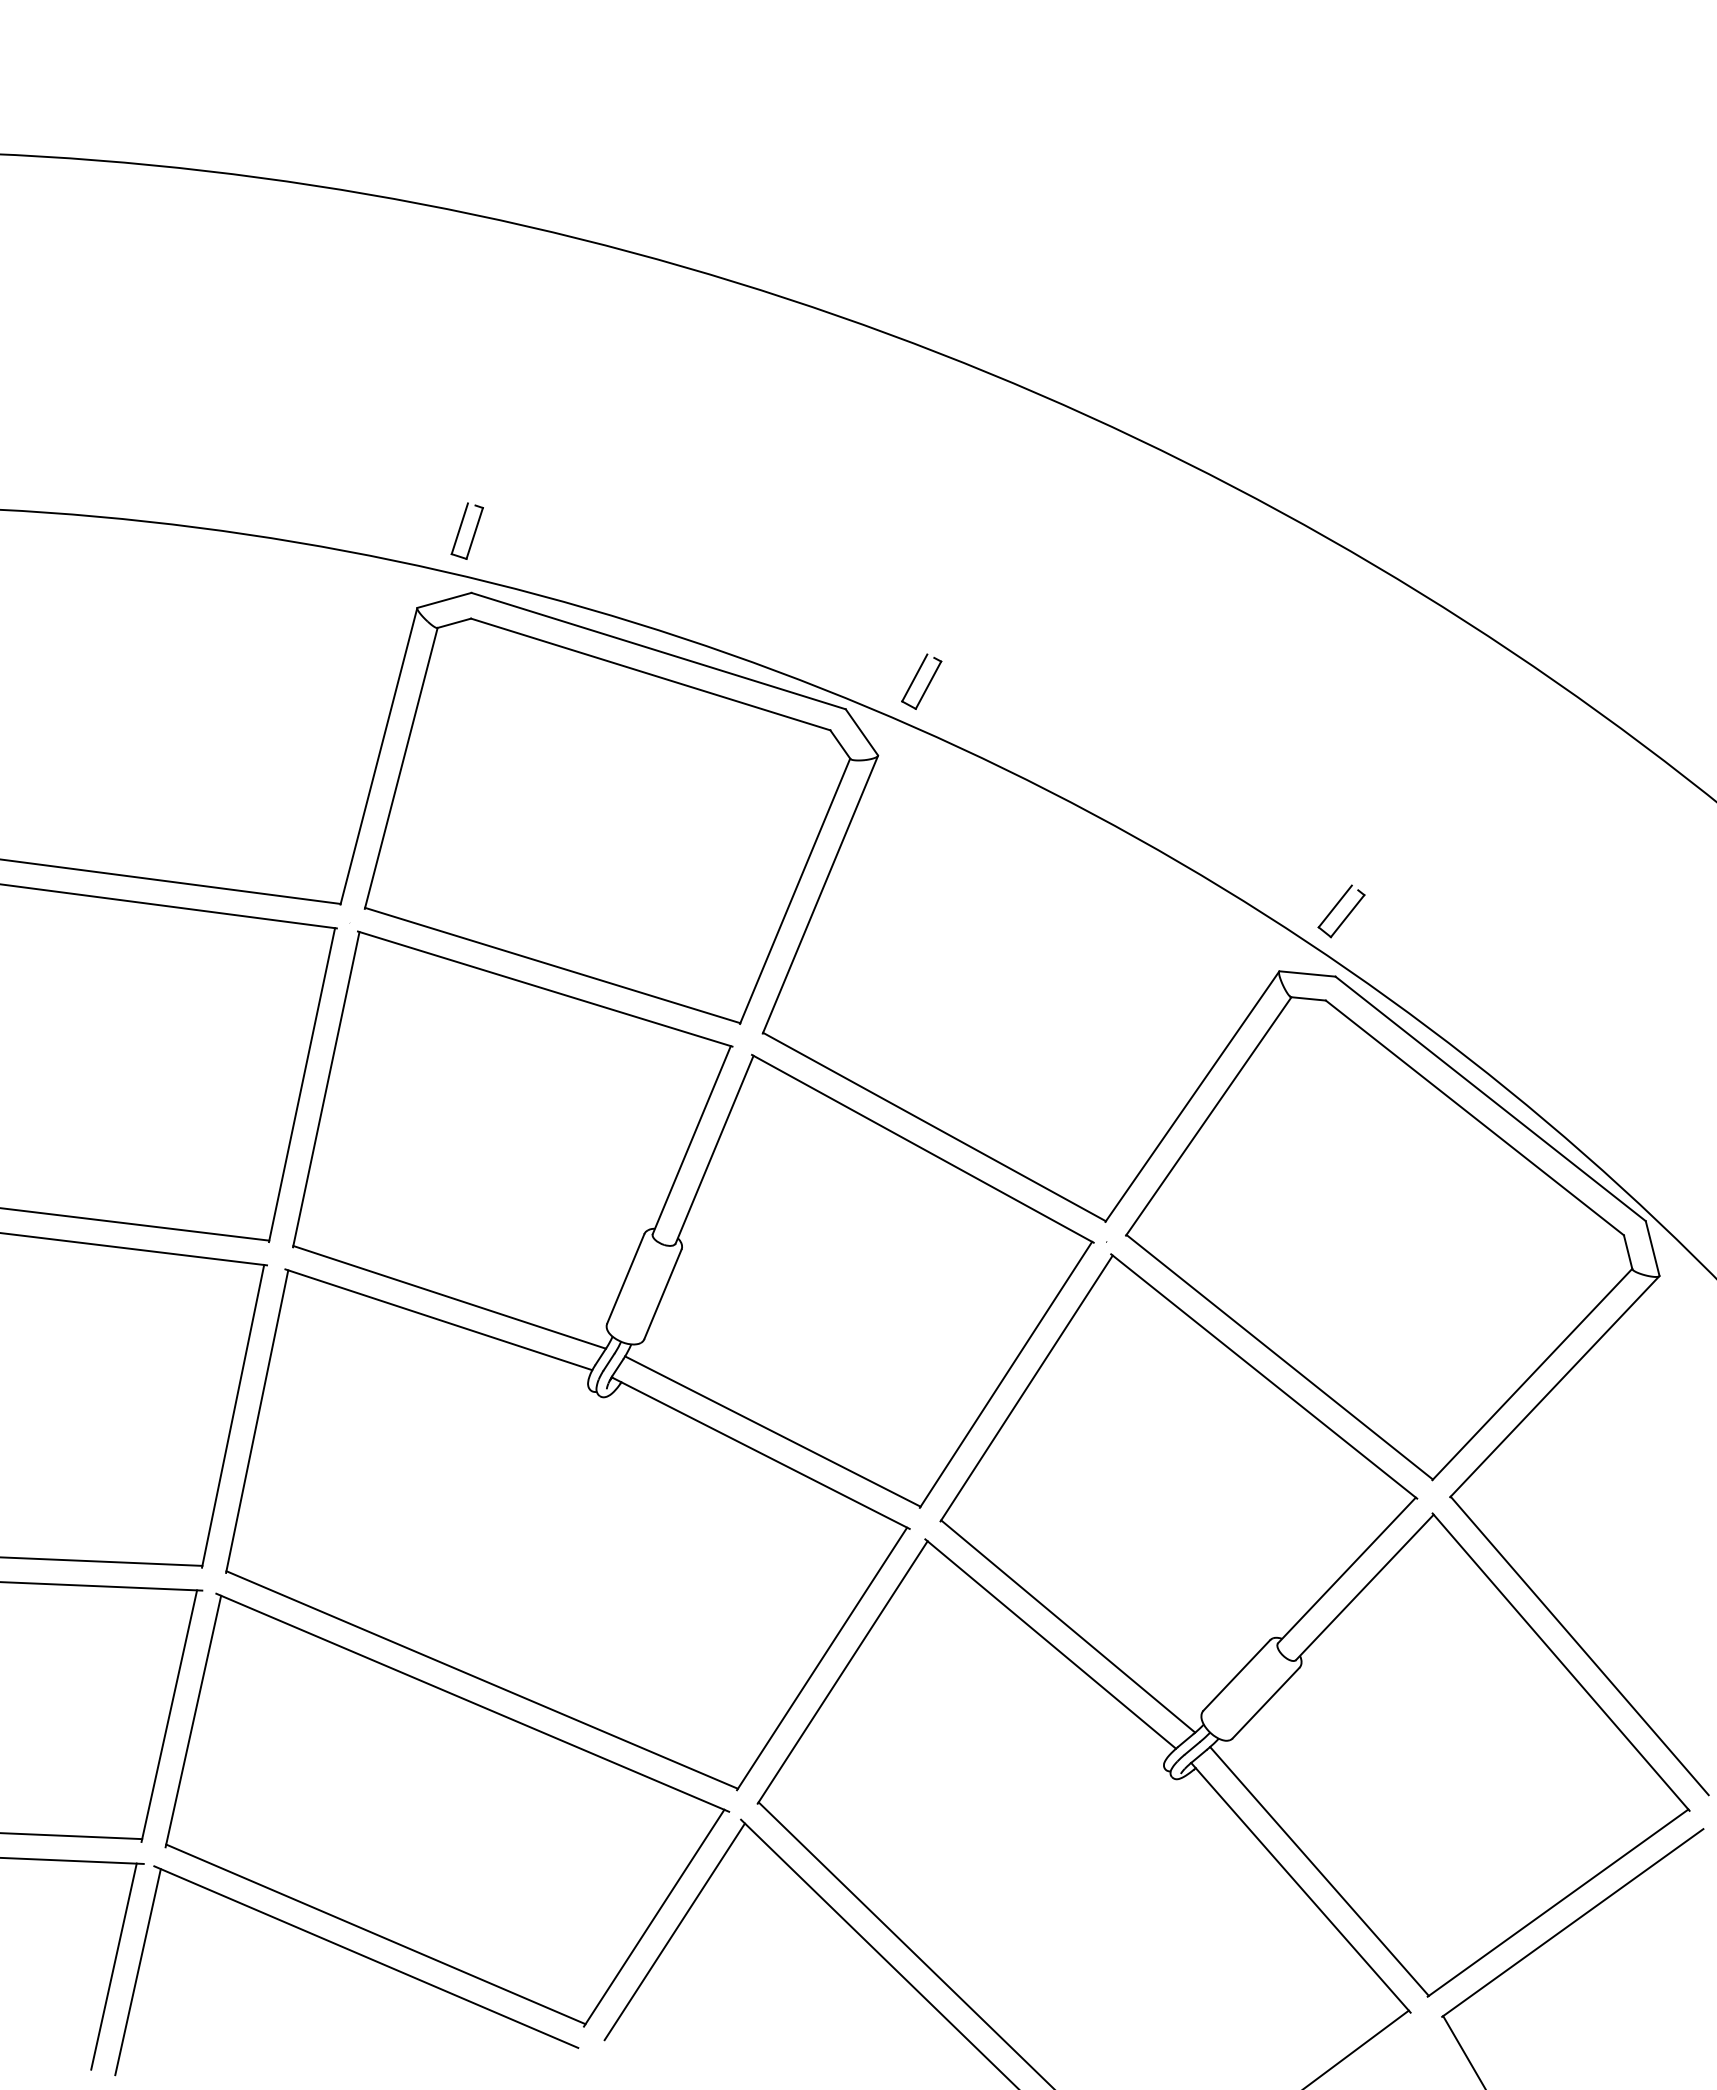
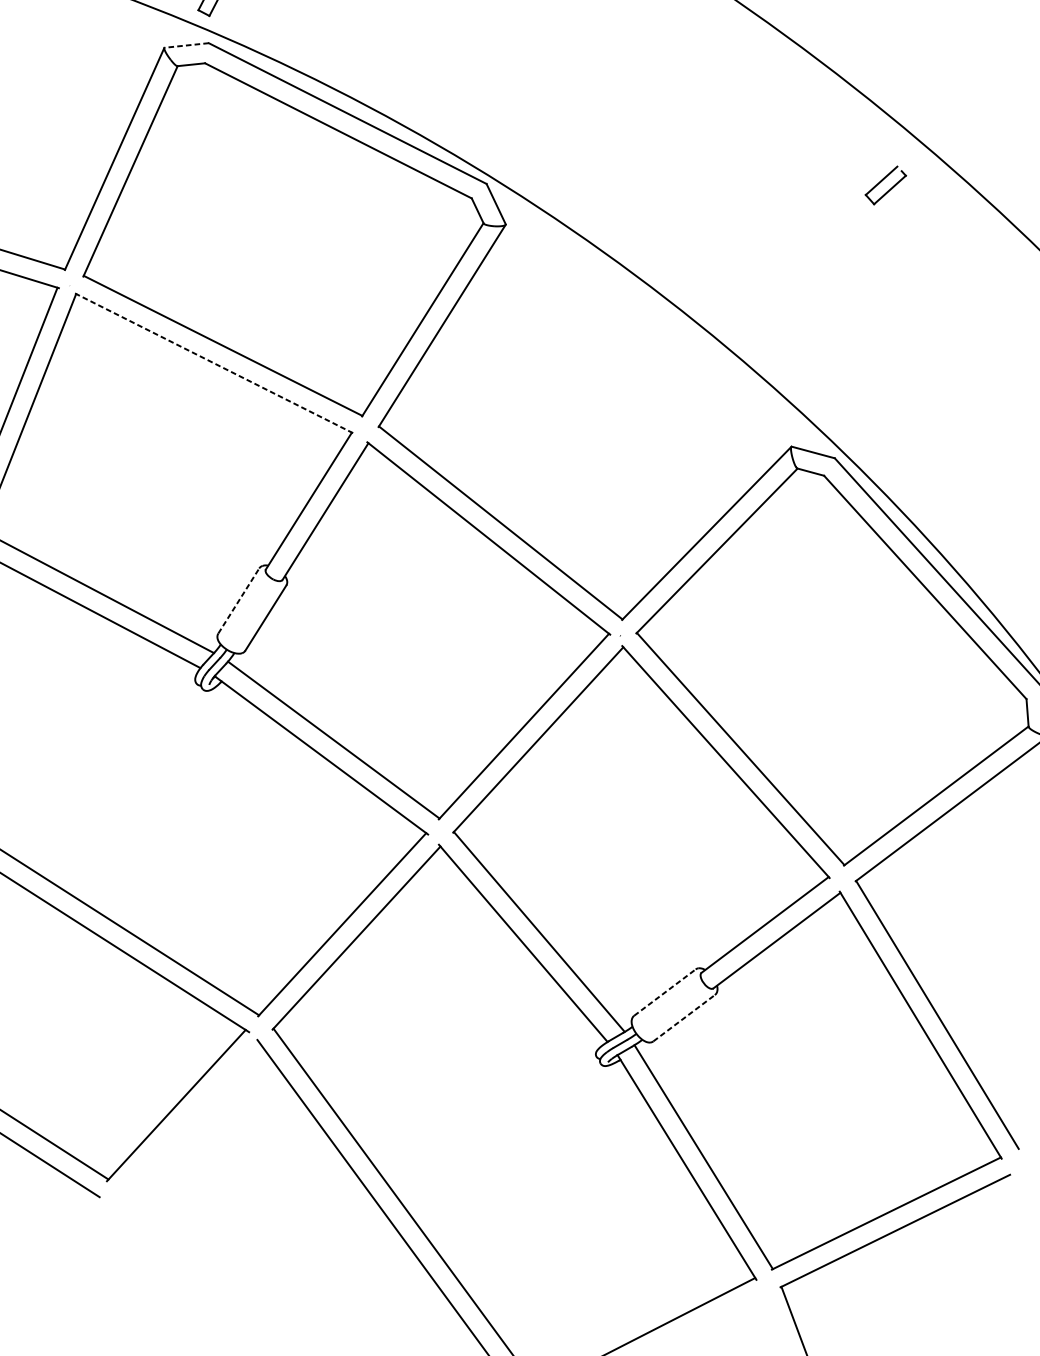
line: (444, 600) -> (186, 45), solid -> dashed
part: (916, 677) -> (546, 168), removed
part: (1346, 915) -> (889, 189), moved
line: (545, 989) -> (214, 363), solid -> dashed
line: (625, 1278) -> (238, 600), solid -> dashed
line: (1237, 1675) -> (665, 992), solid -> dashed
line: (1266, 1702) -> (684, 1017), solid -> dashed
line: (674, 1931) -> (190, 1118), removed

